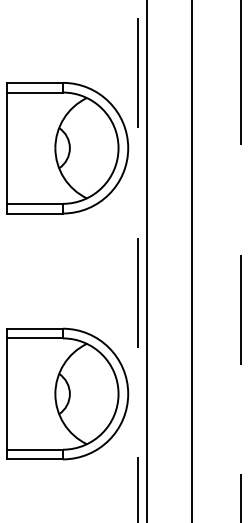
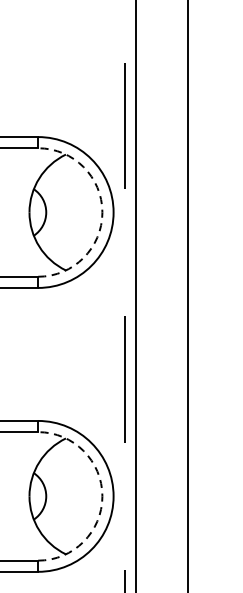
arc: (118, 148) -> (102, 212), solid -> dashed
arc: (118, 394) -> (102, 496), solid -> dashed

